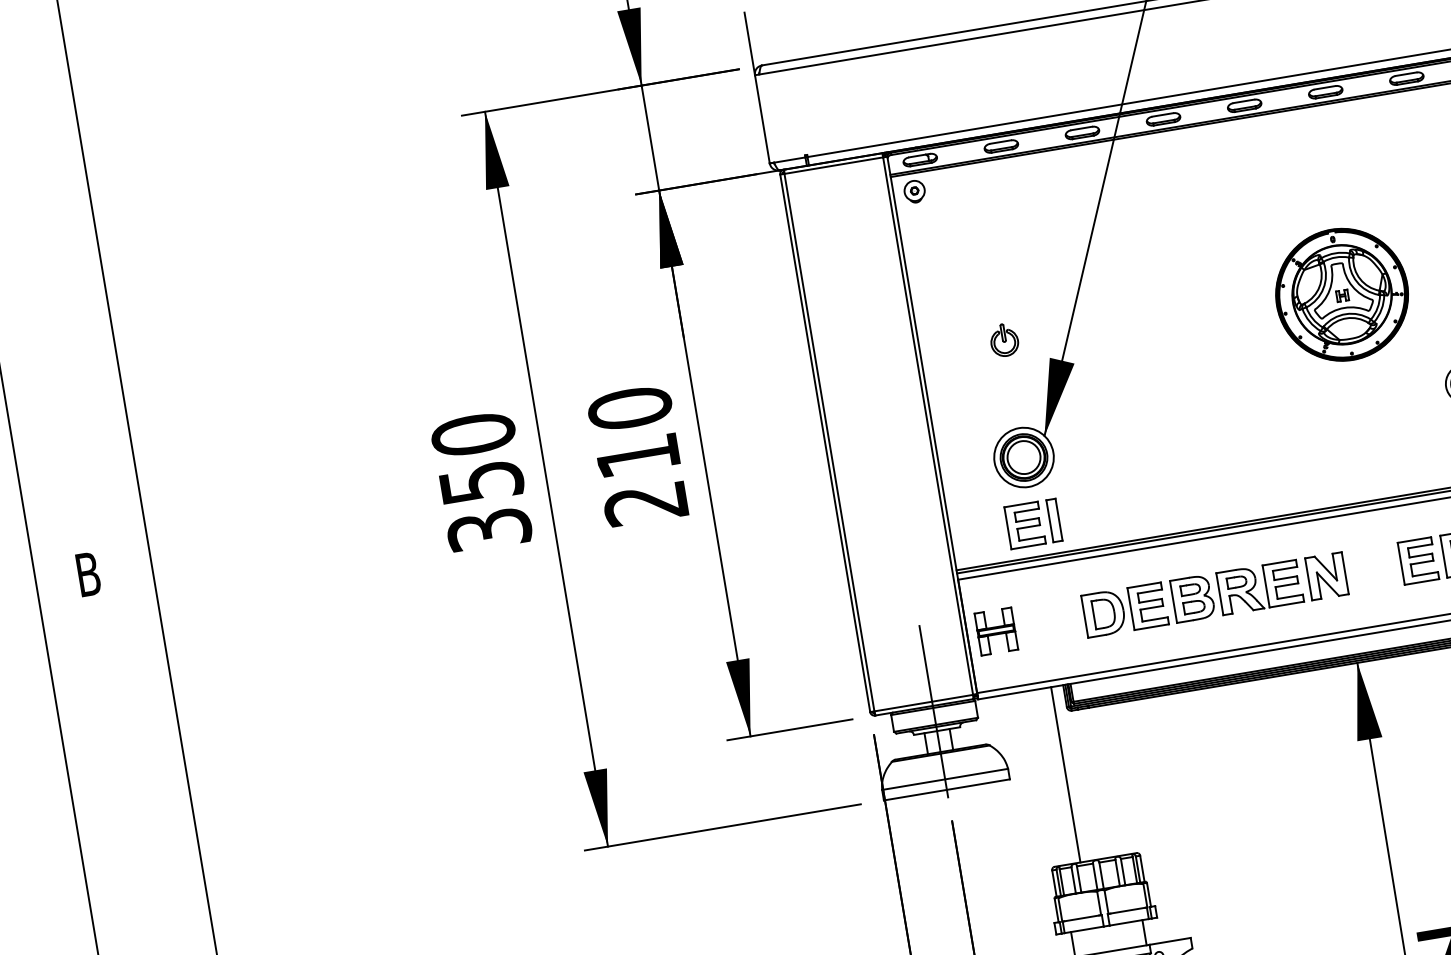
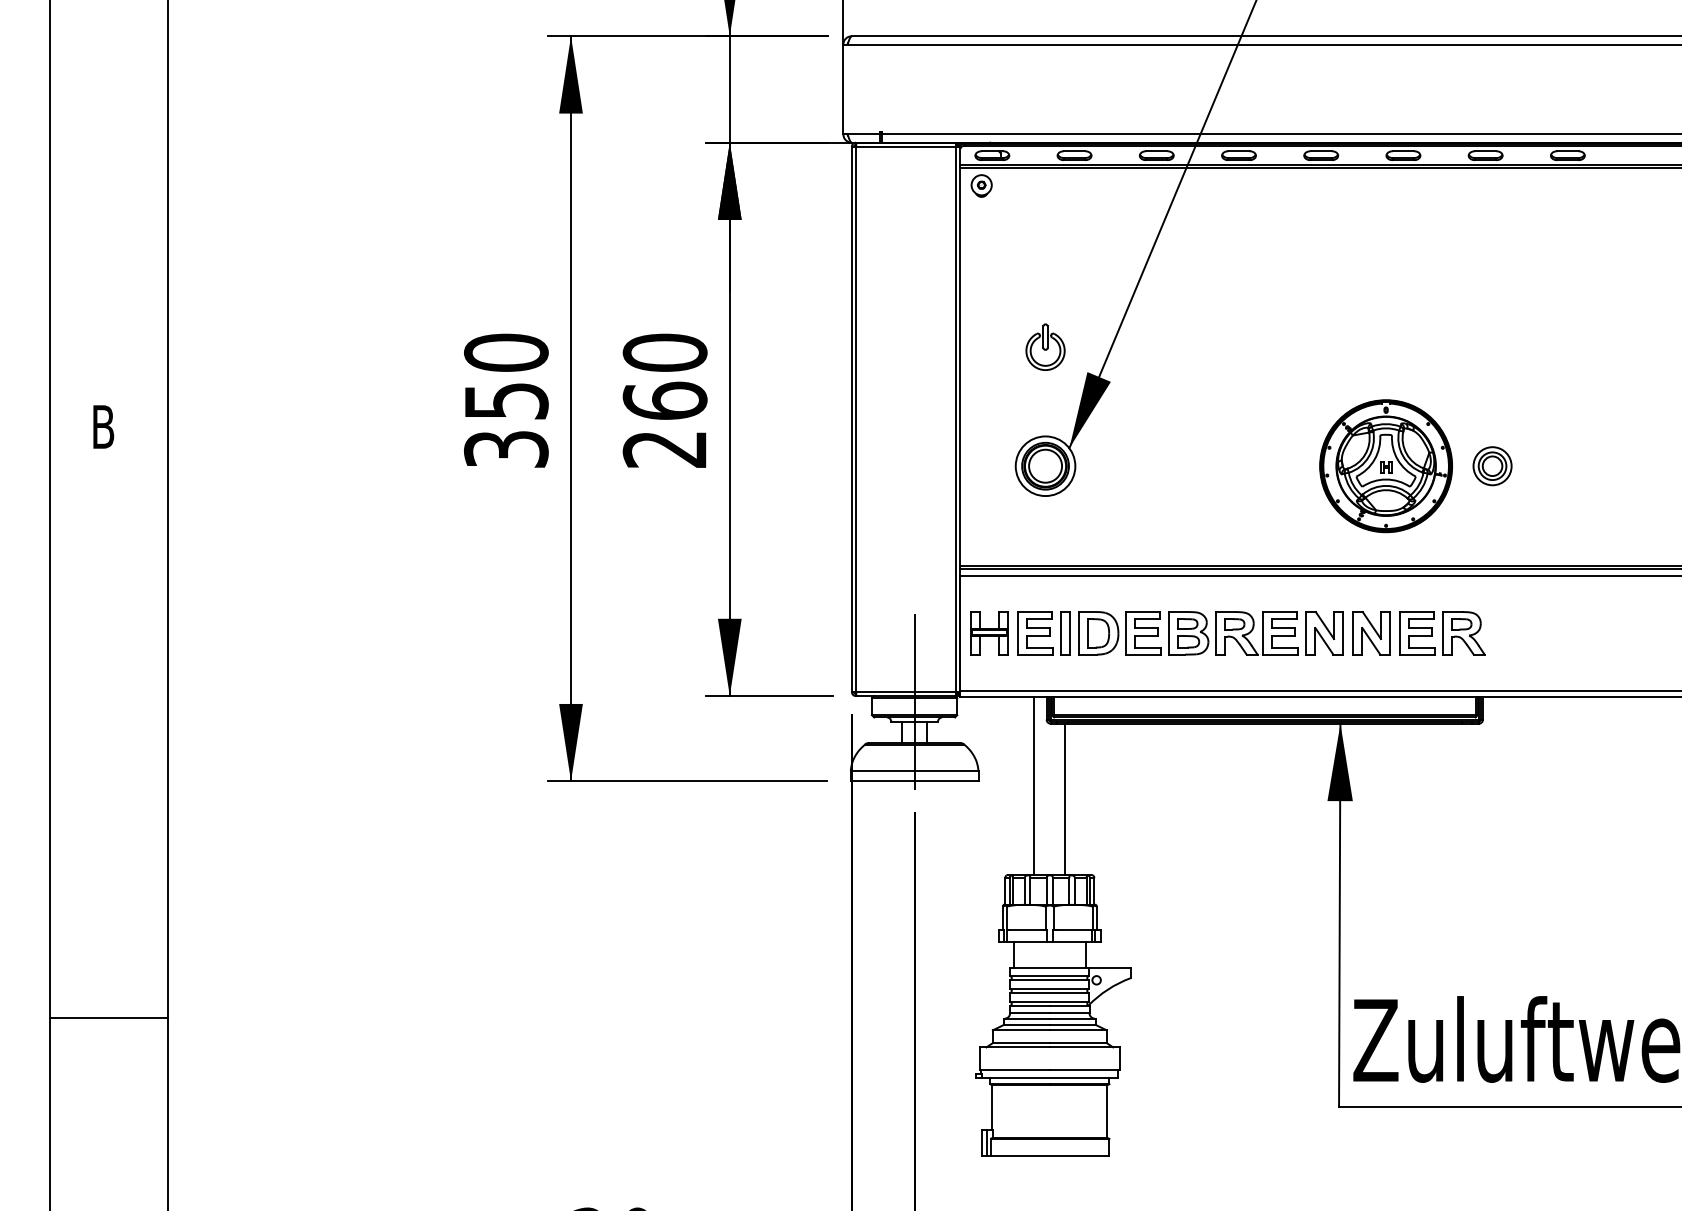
part: (1341, 295) -> (1385, 466), moved
part: (1004, 339) -> (1045, 346), size x1.43
text: (637, 455) -> (664, 400), 210 -> 260
part: (1033, 524) -> (1043, 633), moved
part: (1373, 568) -> (1371, 633), added
line: (1098, 781) -> (1065, 798), added

